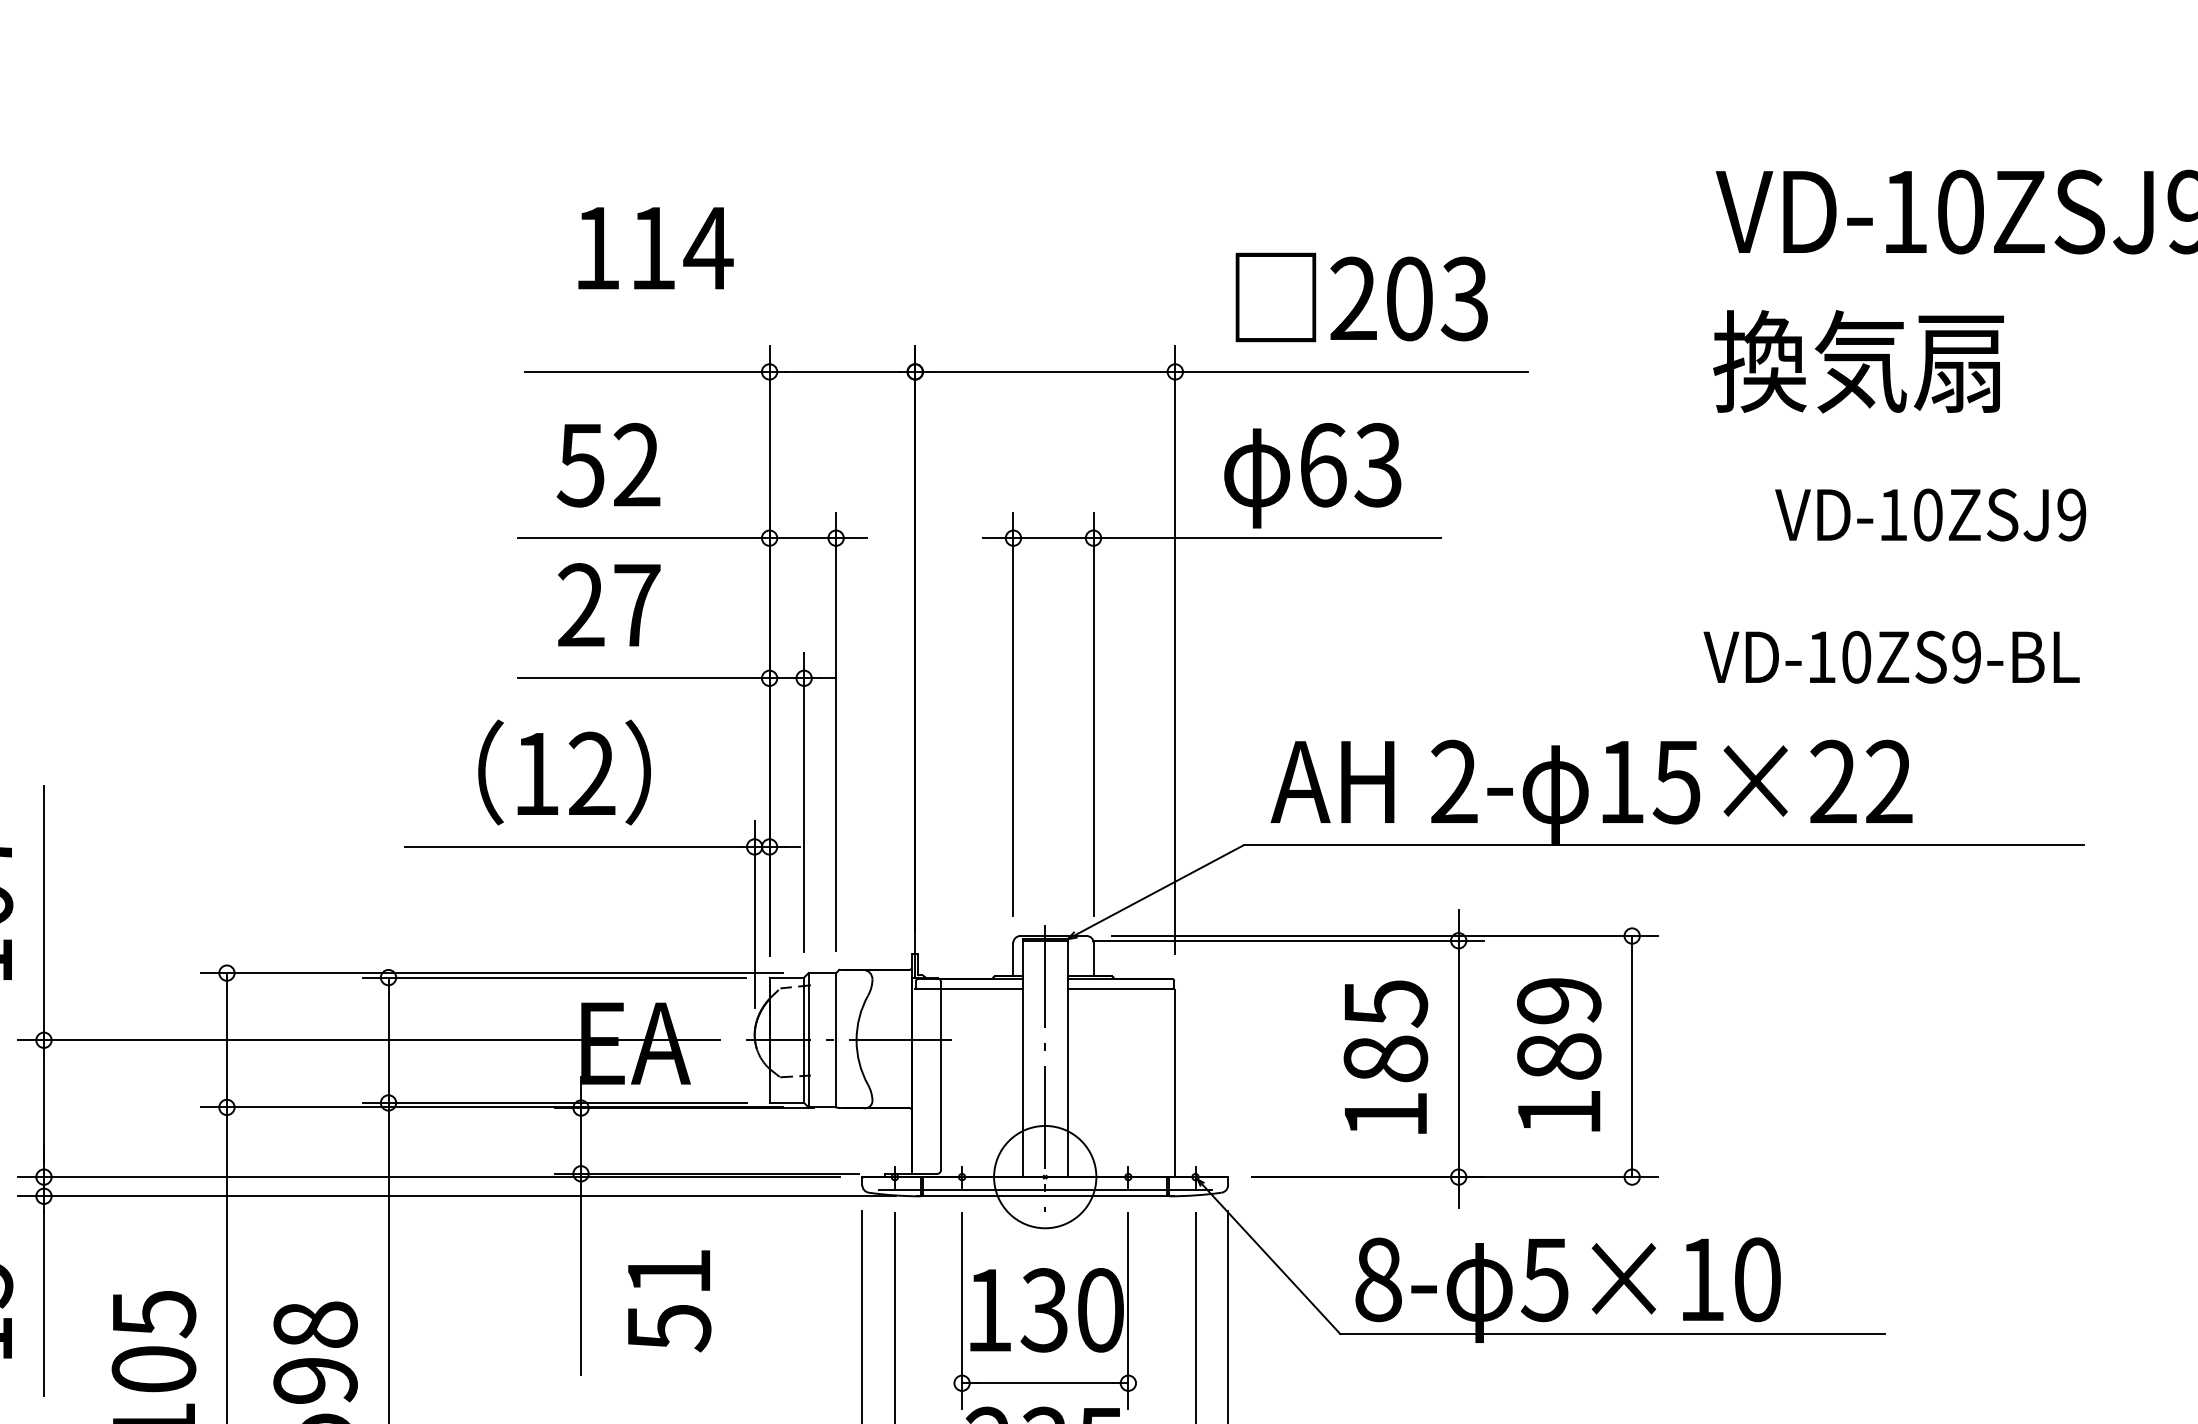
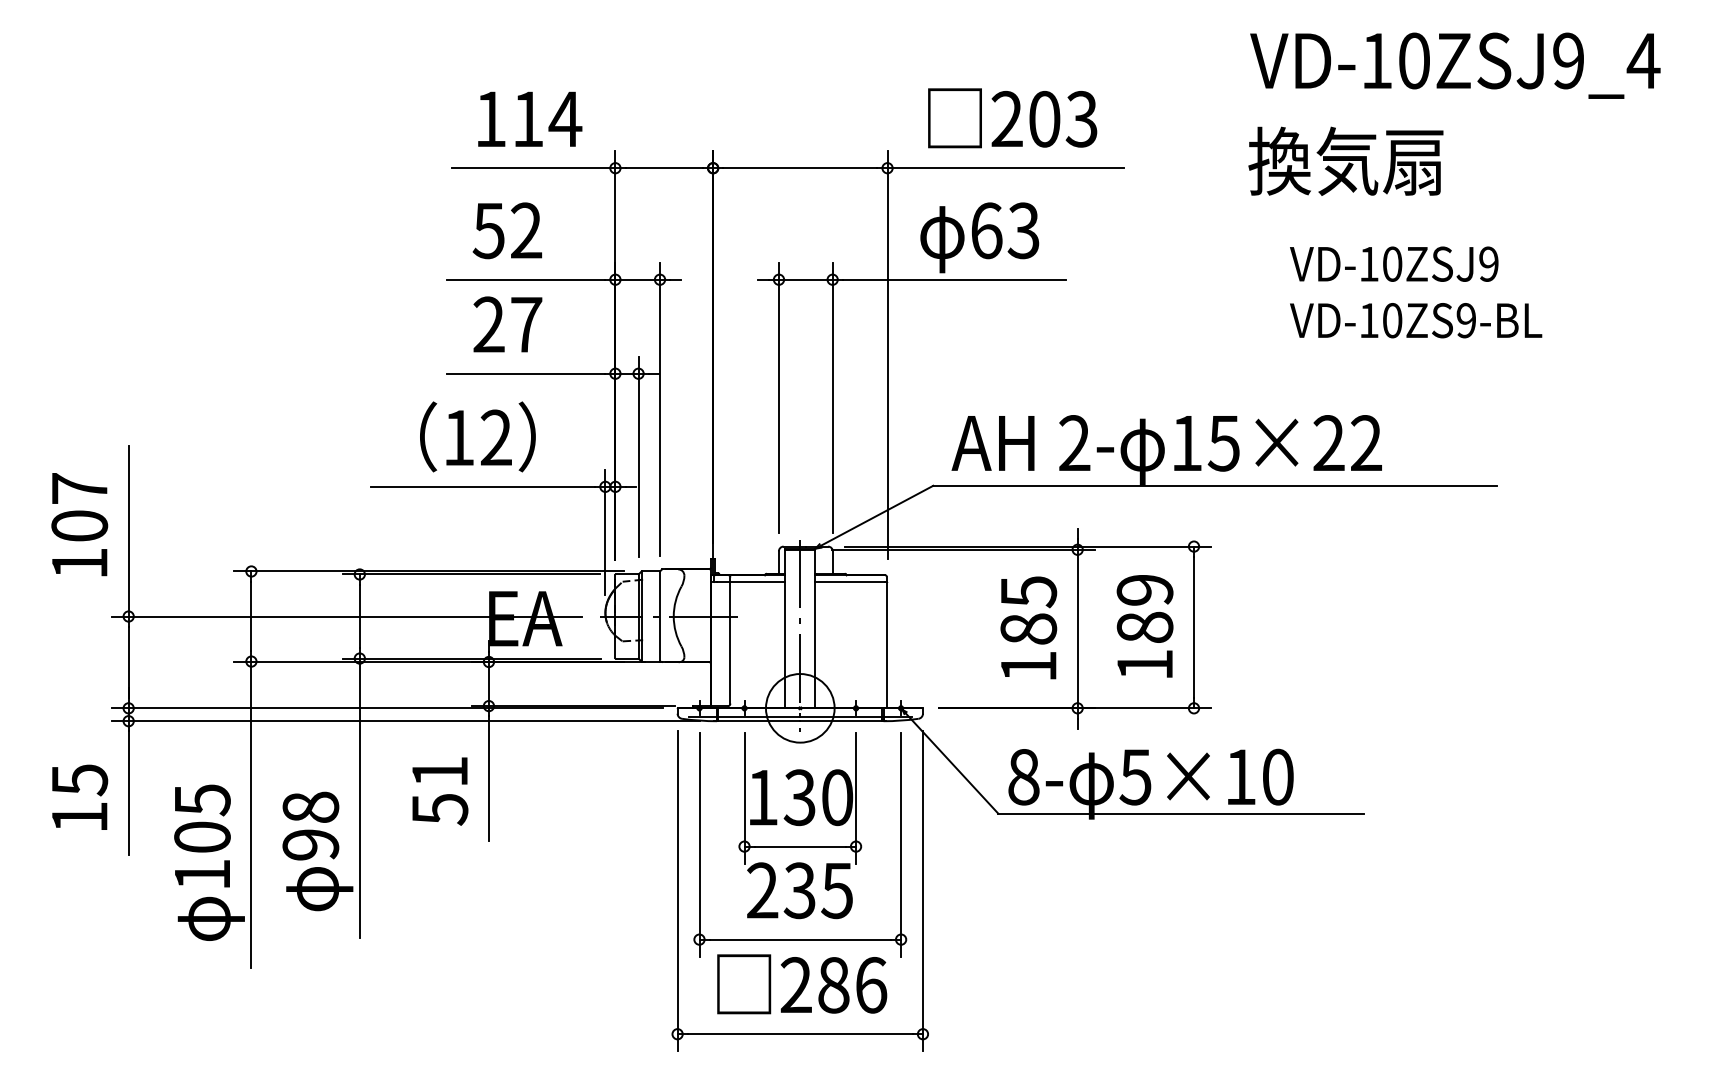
text: (656, 247) -> (530, 118), moved
text: (1892, 657) -> (1416, 320), moved
text: (669, 1301) -> (440, 791), moved

